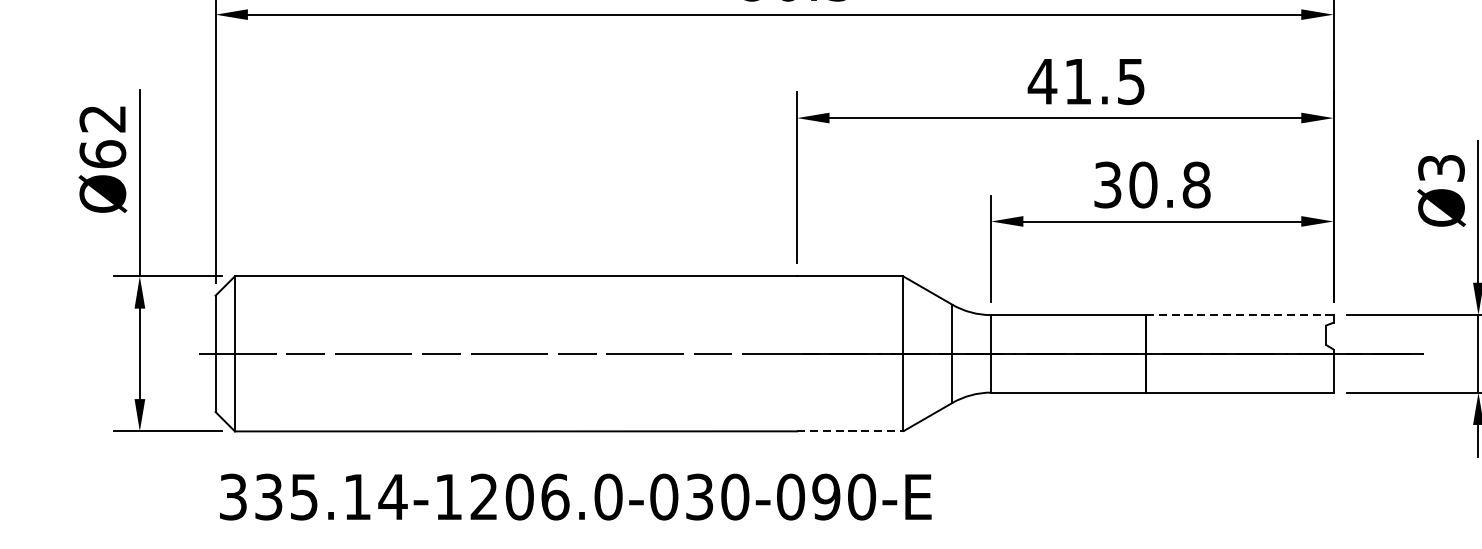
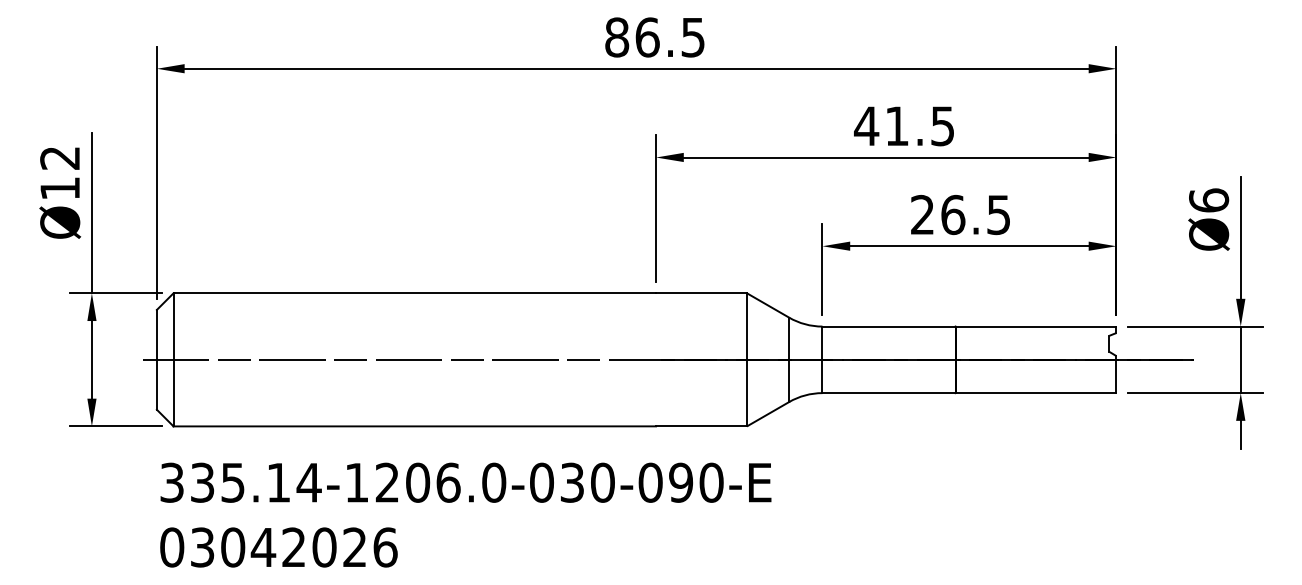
text: (103, 154) -> (60, 188), Ø62 -> Ø12
text: (1442, 168) -> (1209, 200), Ø3 -> Ø6
text: (1151, 184) -> (960, 214), 30.8 -> 26.5
line: (1239, 315) -> (1035, 326), dashed -> solid
line: (851, 431) -> (702, 426), dashed -> solid

